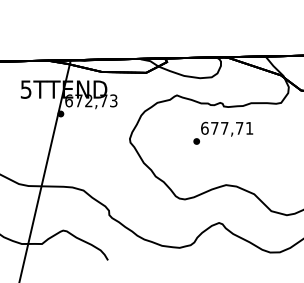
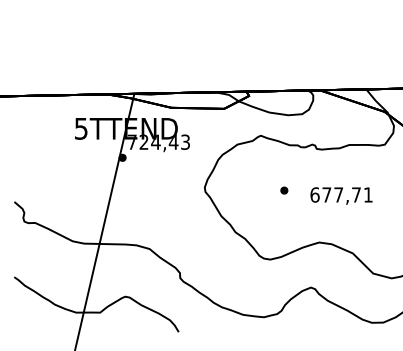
text: (85, 100) -> (152, 141), 672,73 -> 724,43
text: (227, 128) -> (341, 195), moved

